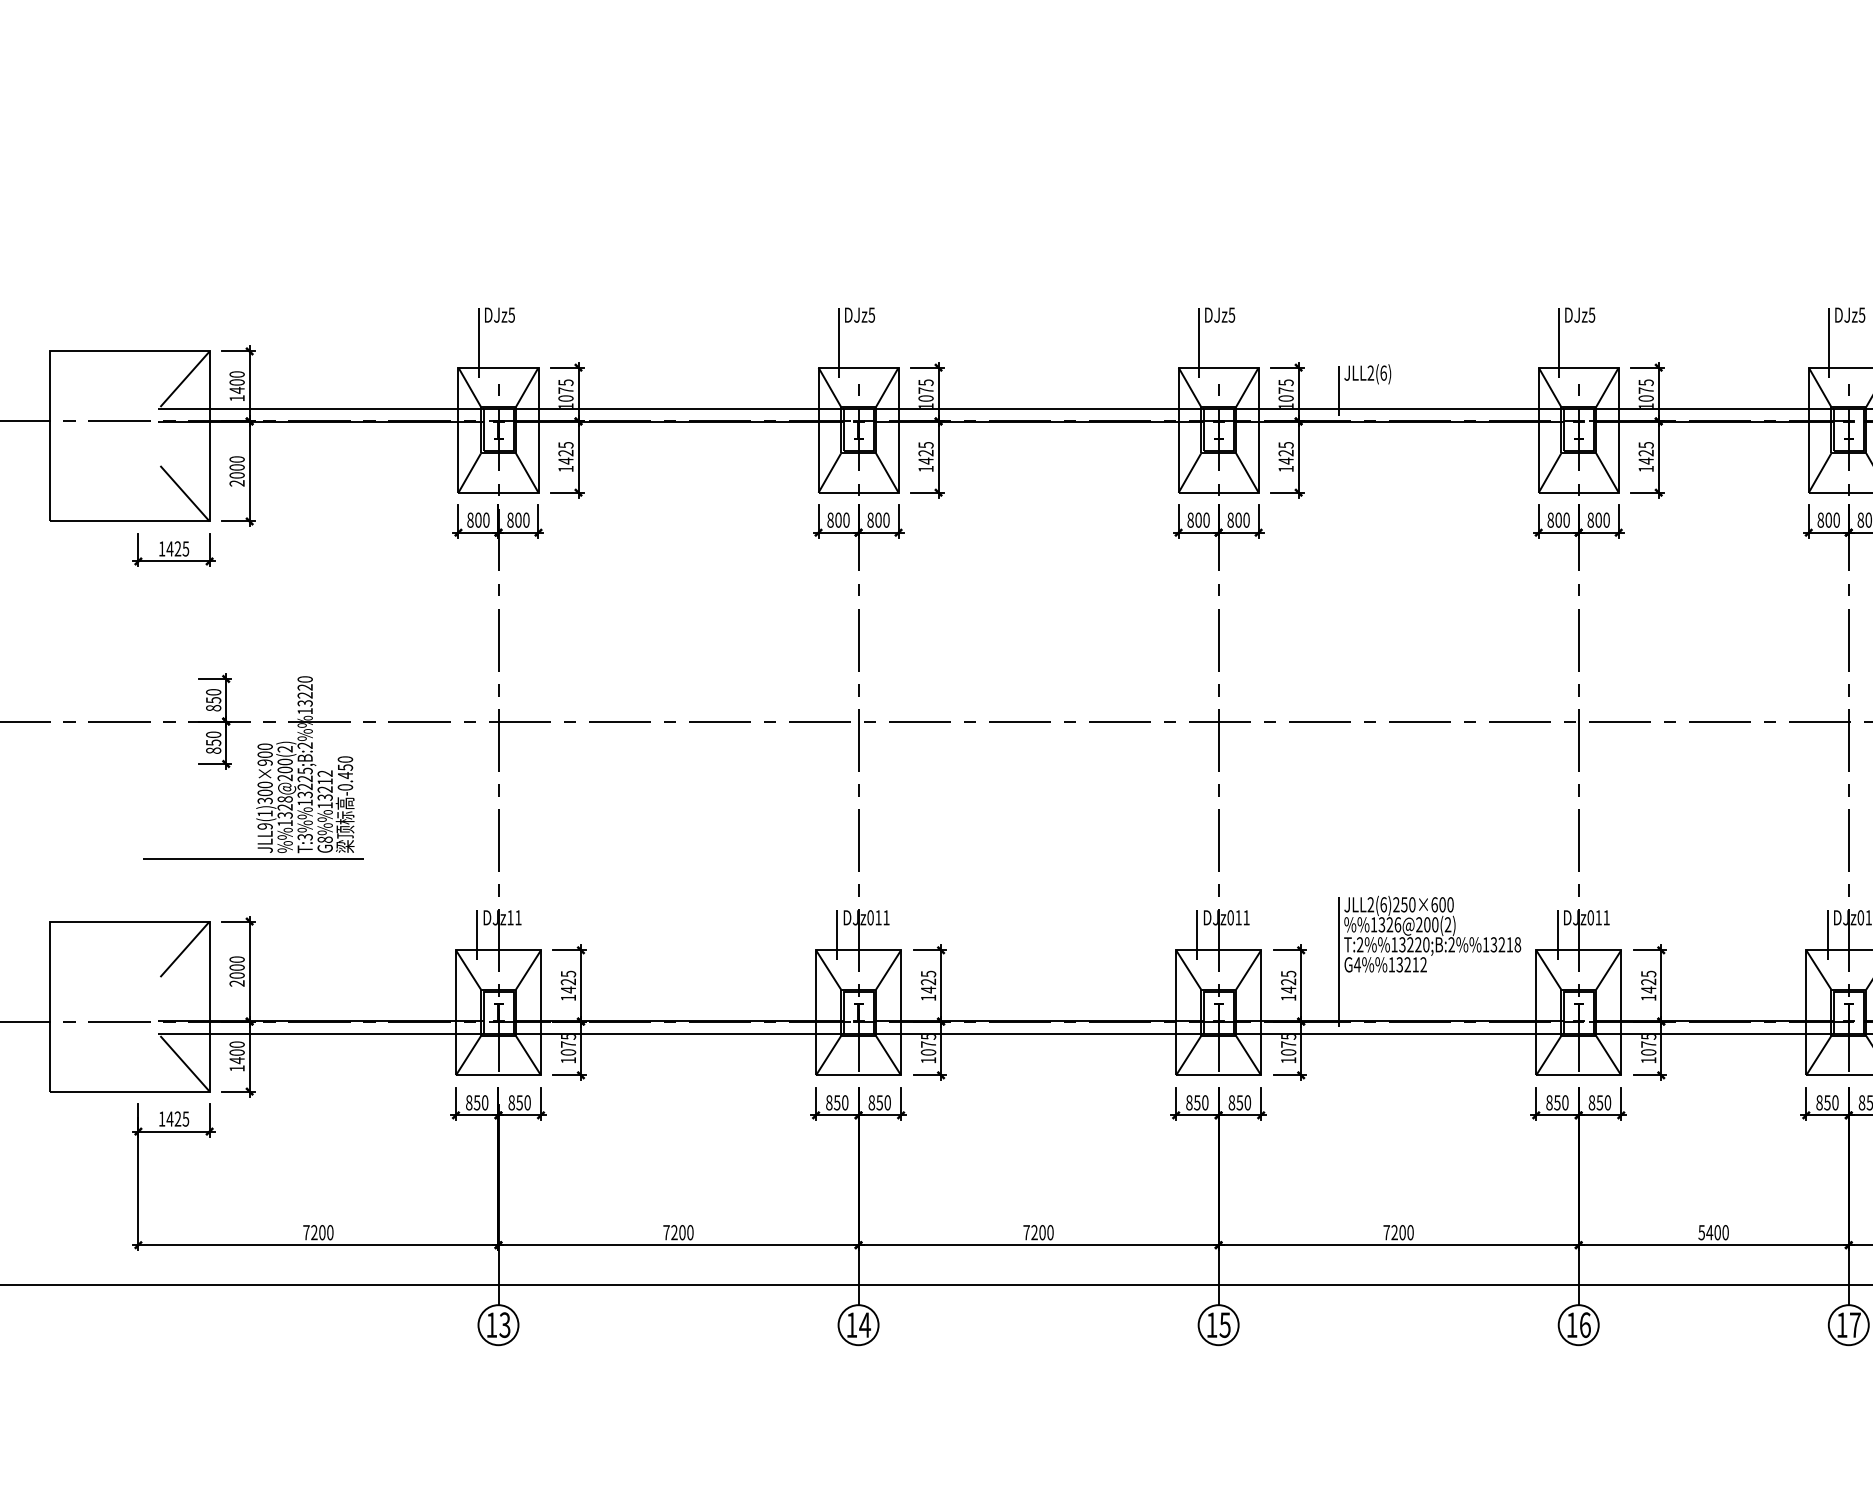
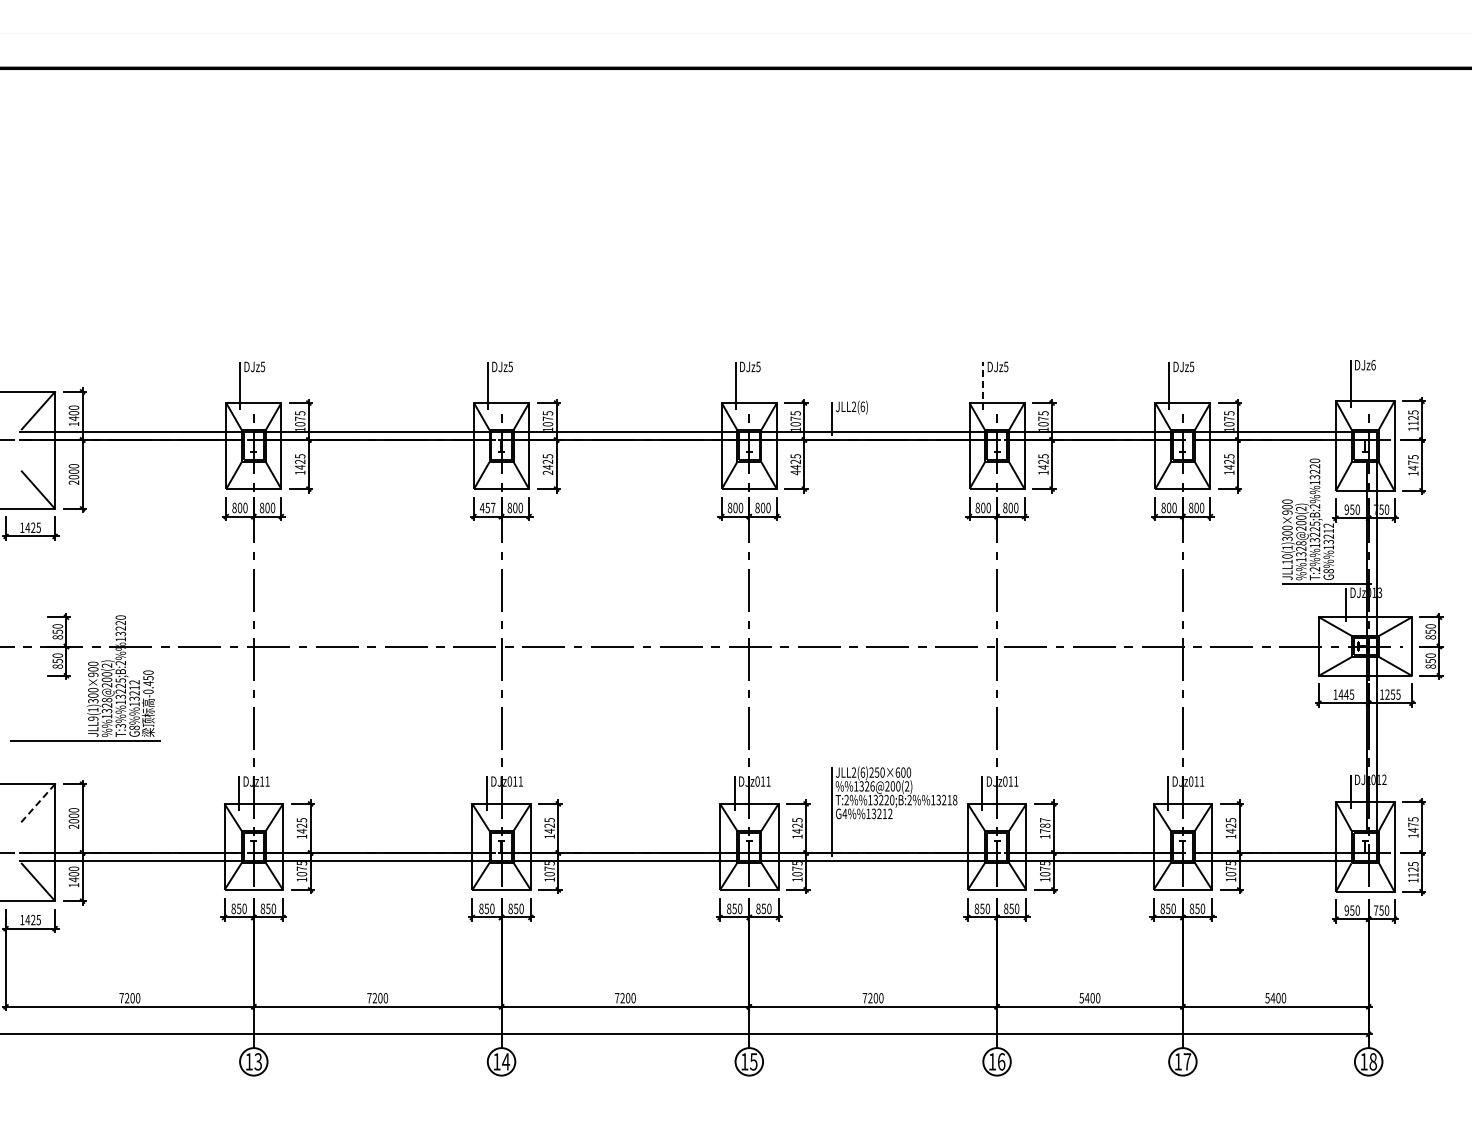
line: (1559, 342) -> (983, 385), solid -> dashed
text: (925, 468) -> (547, 472), 1425 -> 2425
text: (1285, 468) -> (795, 472), 1425 -> 4425
text: (838, 519) -> (487, 507), 800 -> 457
line: (185, 949) -> (38, 803), solid -> dashed
text: (1649, 981) -> (1045, 825), 1425 -> 1787

